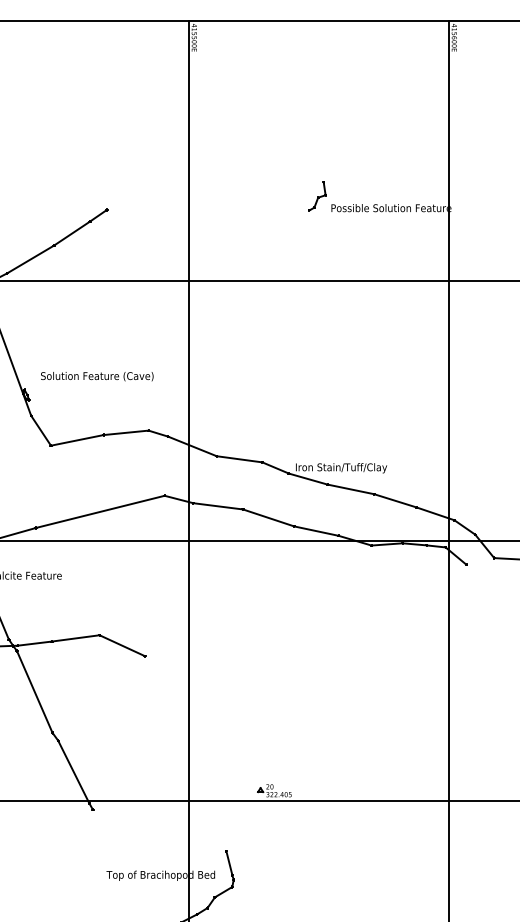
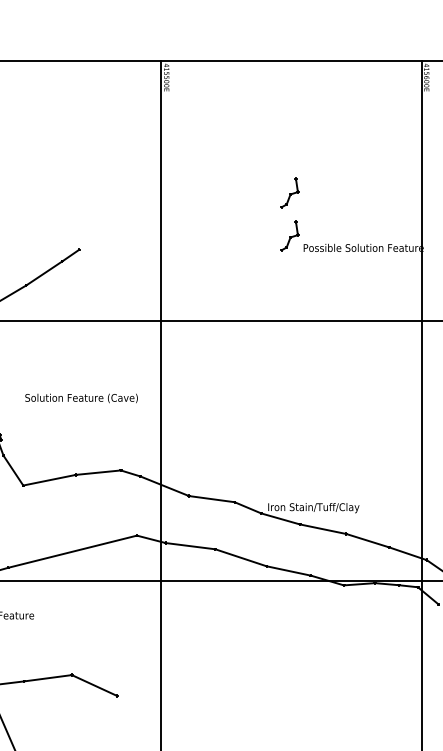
part: (317, 153) -> (289, 193), added
text: (97, 376) -> (81, 398), moved

